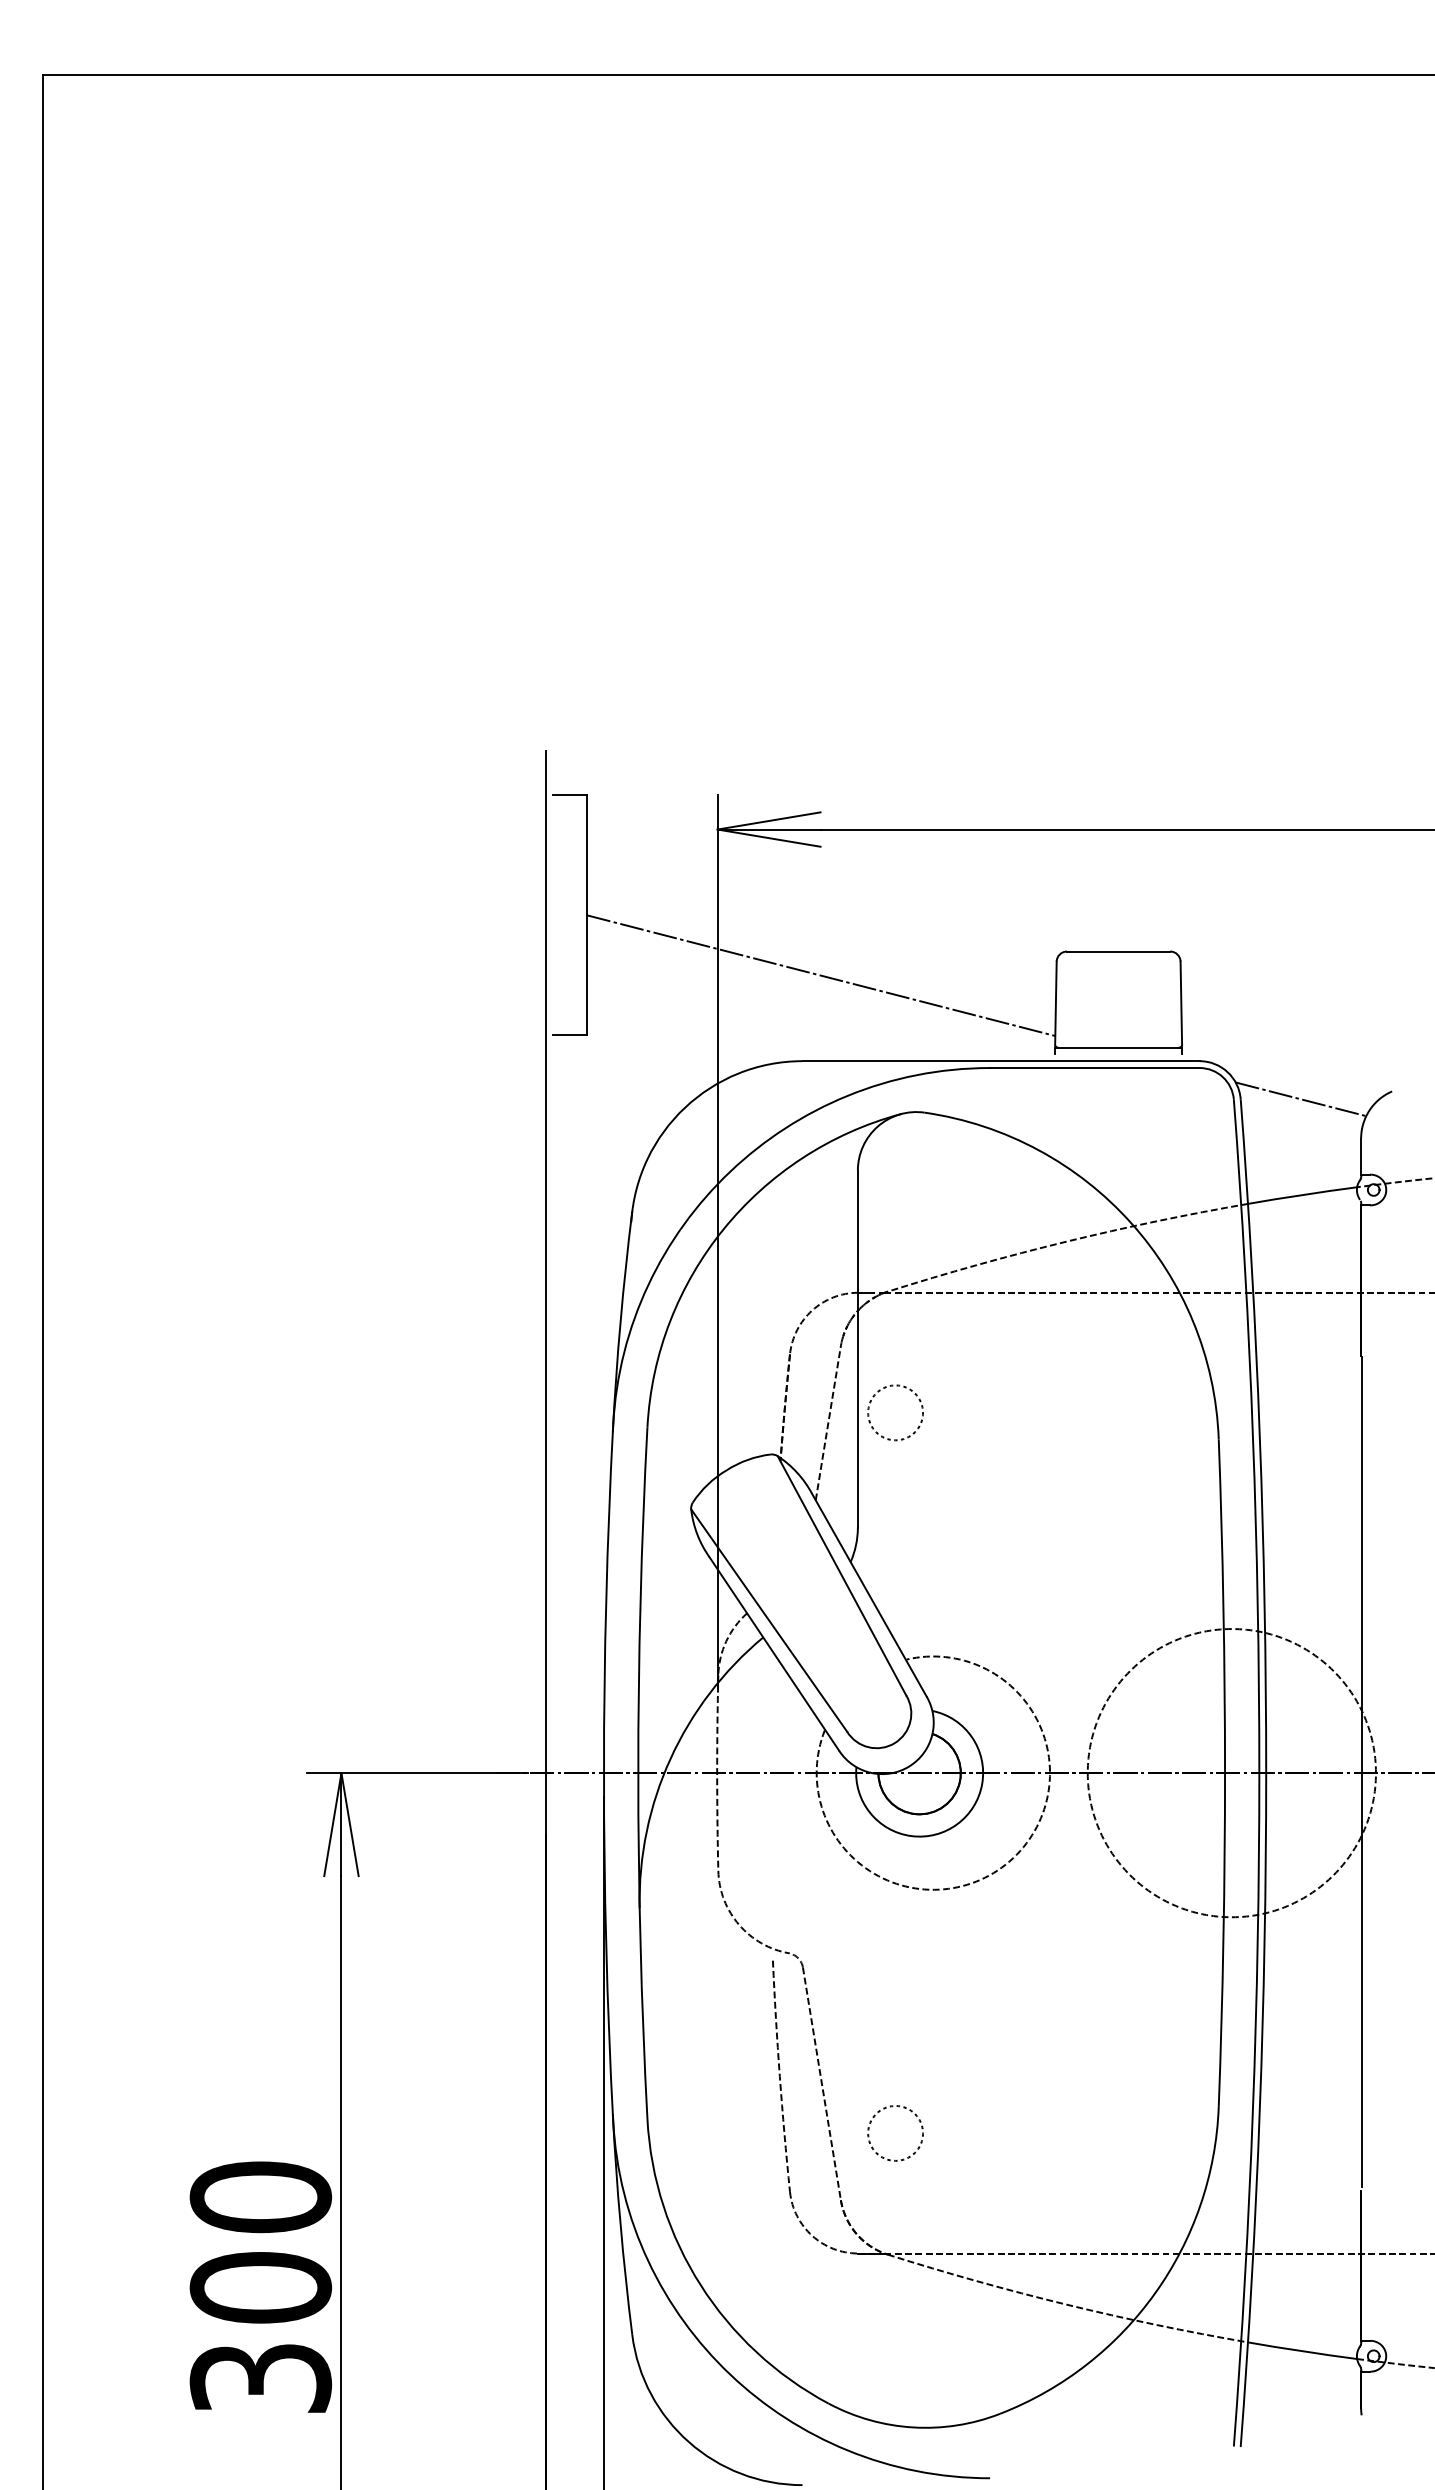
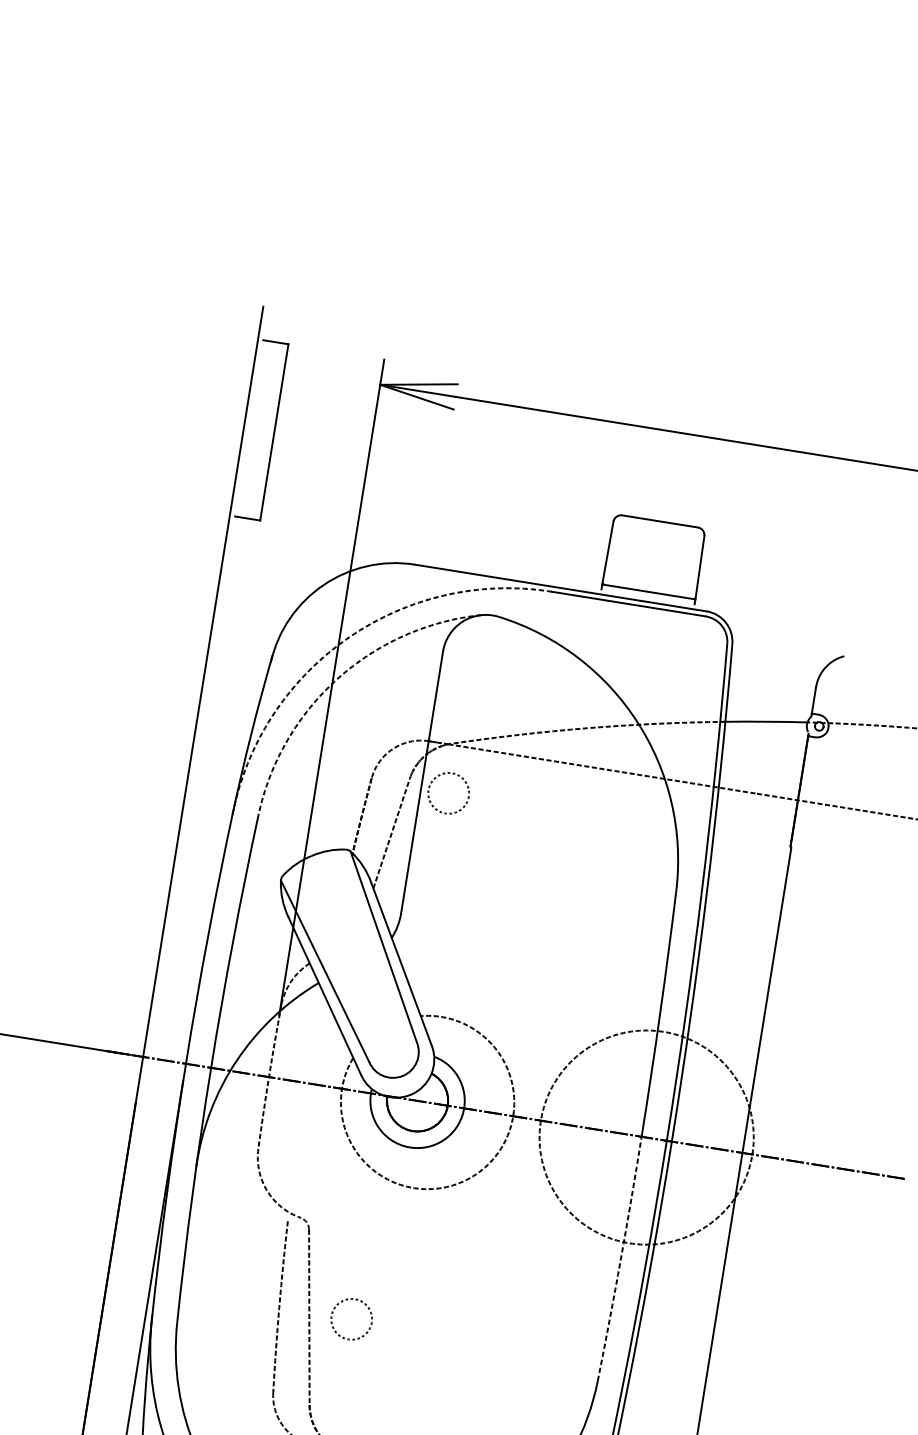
line: (821, 975) -> (439, 504), removed
line: (1300, 1099) -> (776, 651), removed
arc: (730, 1171) -> (349, 637), solid -> dashed
arc: (723, 1229) -> (337, 678), solid -> dashed
circle: (895, 1412) -> (448, 793), moved
arc: (1223, 1940) -> (620, 1259), solid -> dashed
circle: (895, 2133) -> (351, 1319), moved

